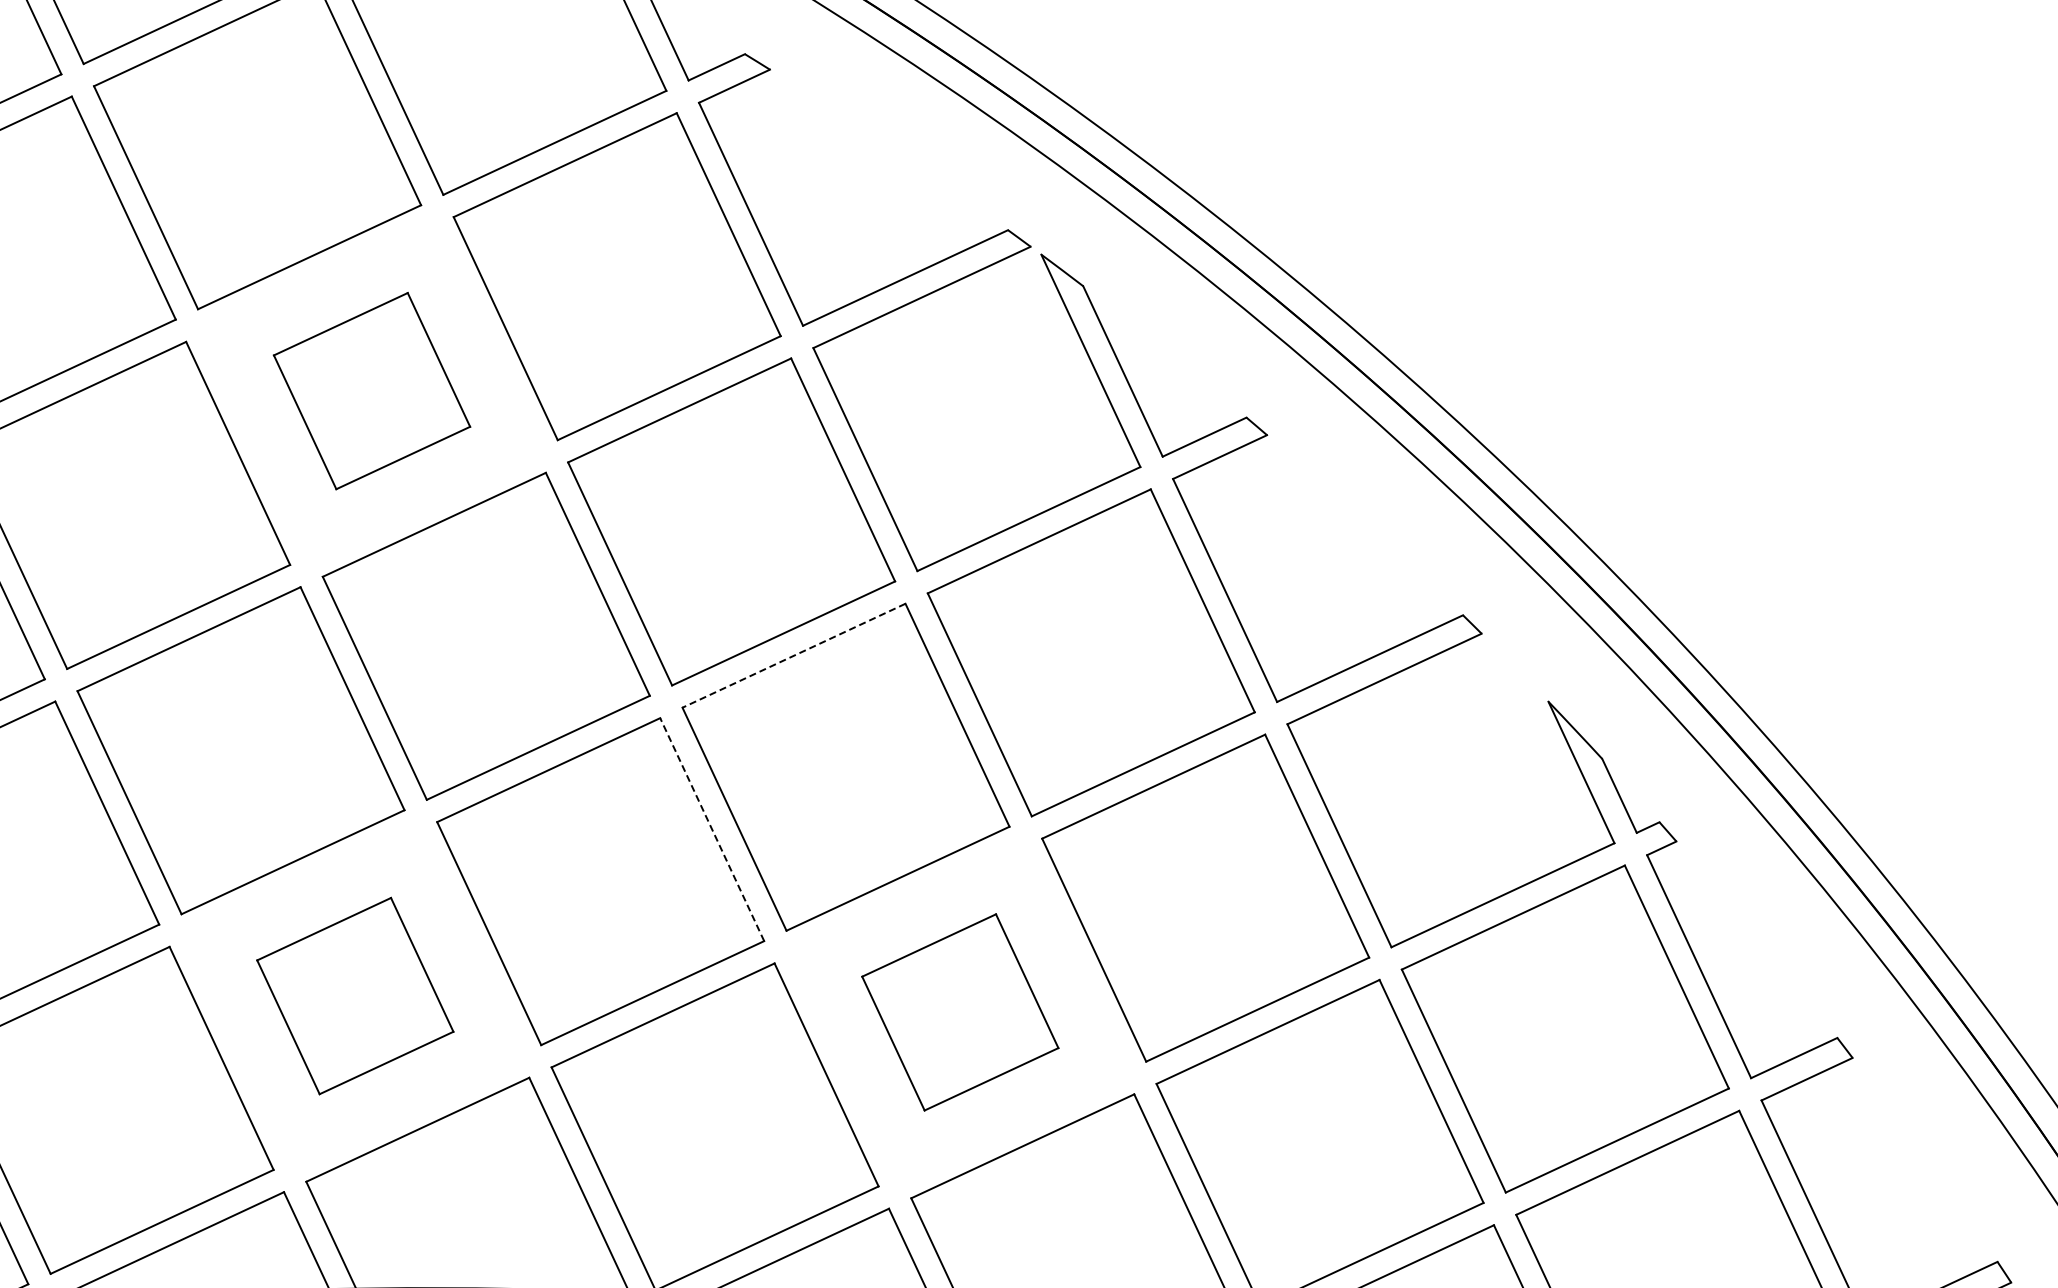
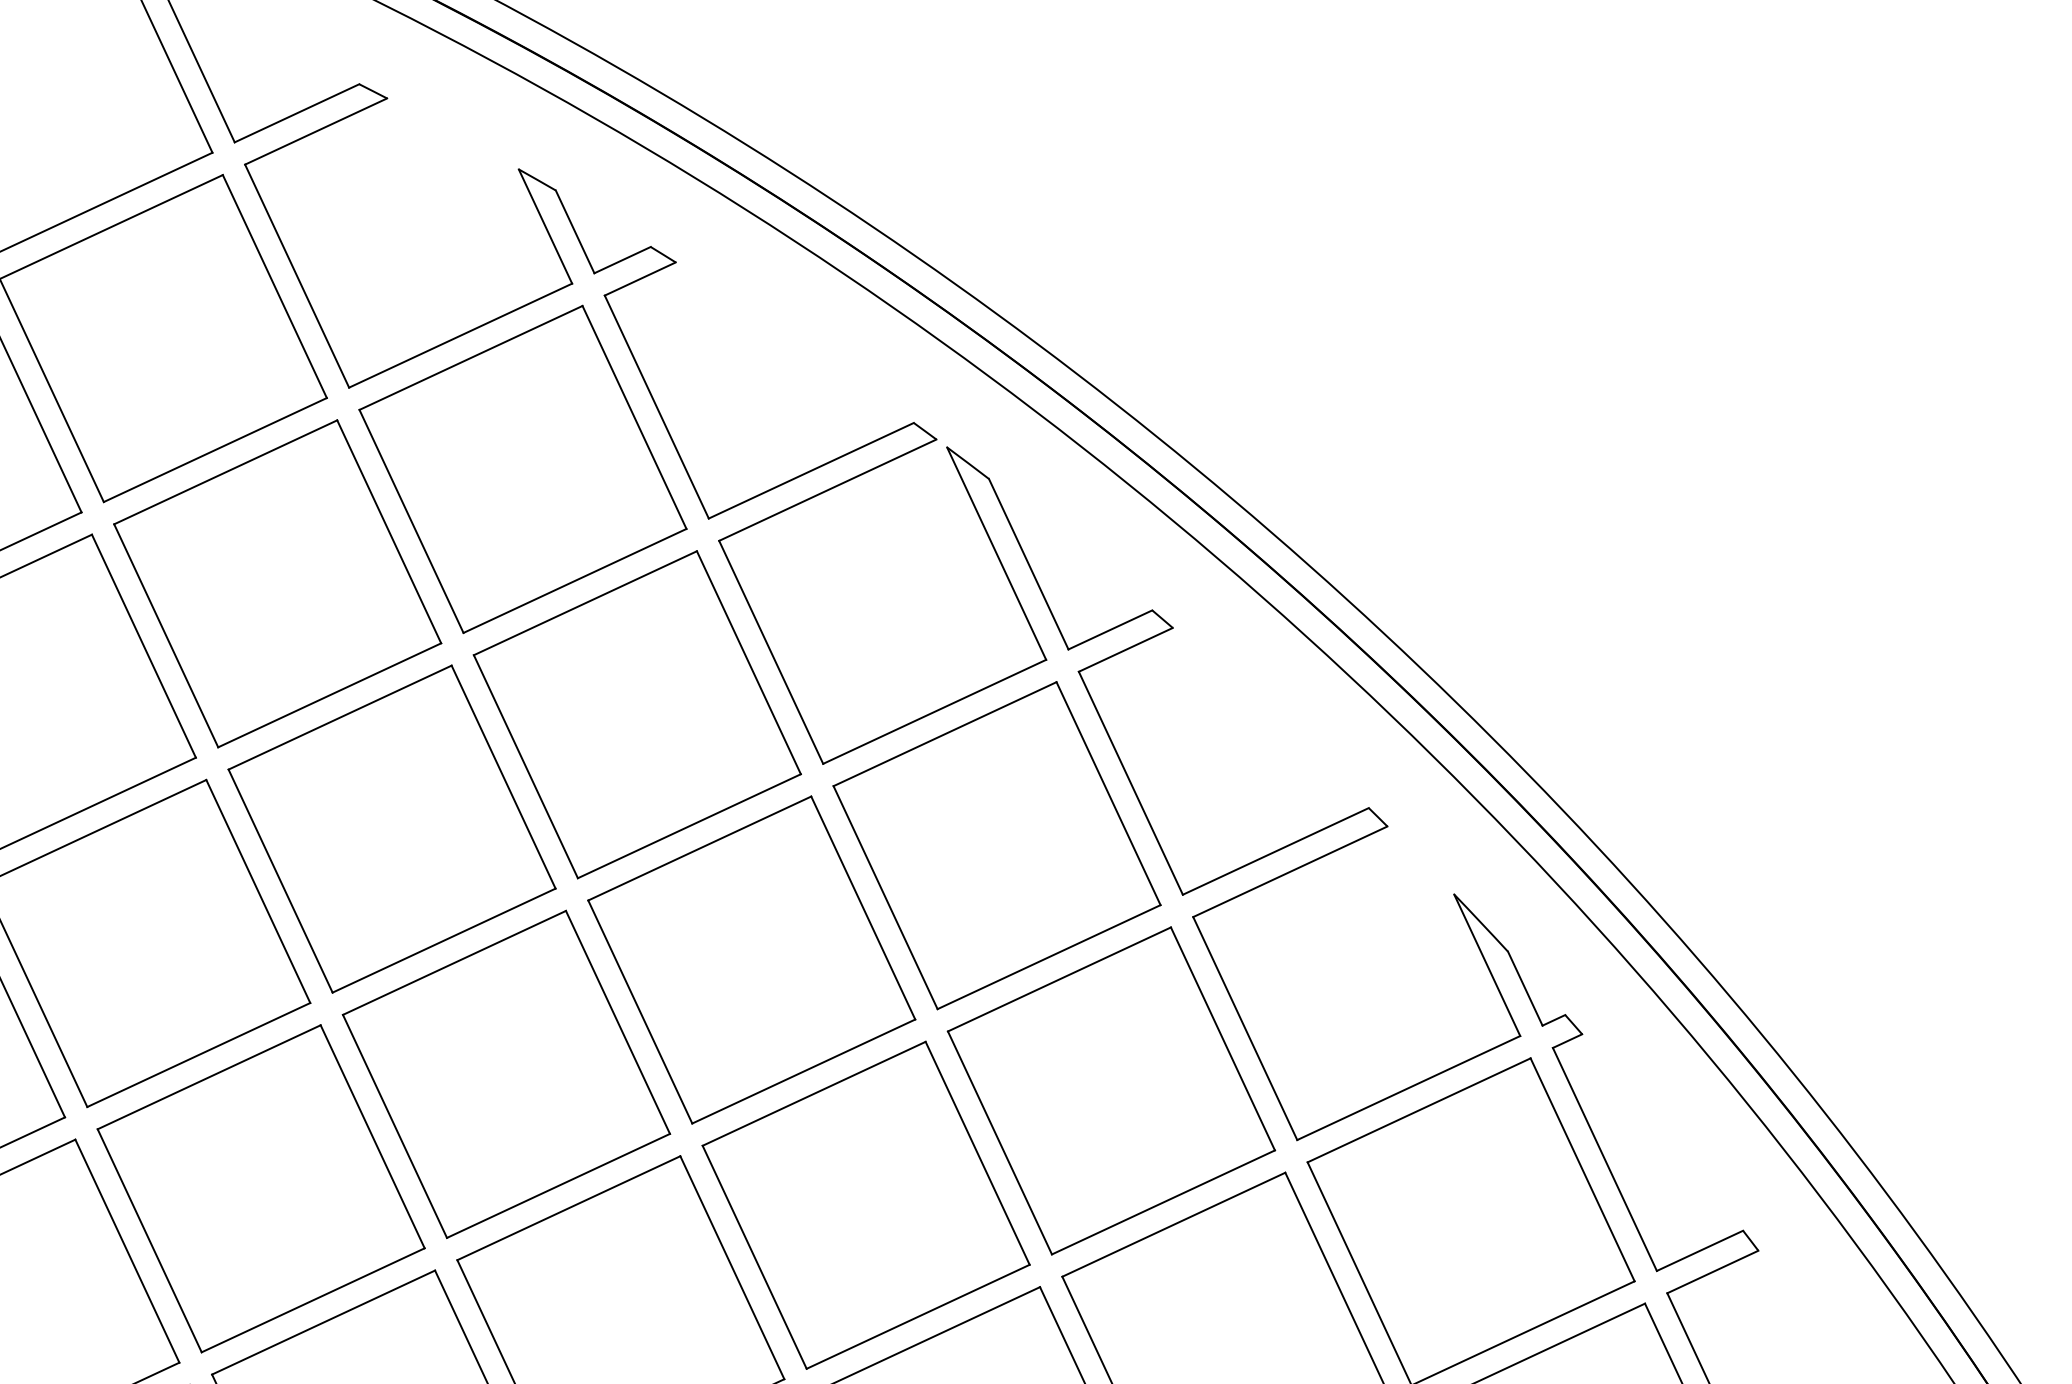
part: (371, 390) -> (277, 583), size x1.67
line: (793, 655) -> (699, 848), dashed -> solid
line: (711, 828) -> (617, 1021), dashed -> solid
part: (354, 995) -> (260, 1188), size x1.67
part: (959, 1011) -> (865, 1204), size x1.67

